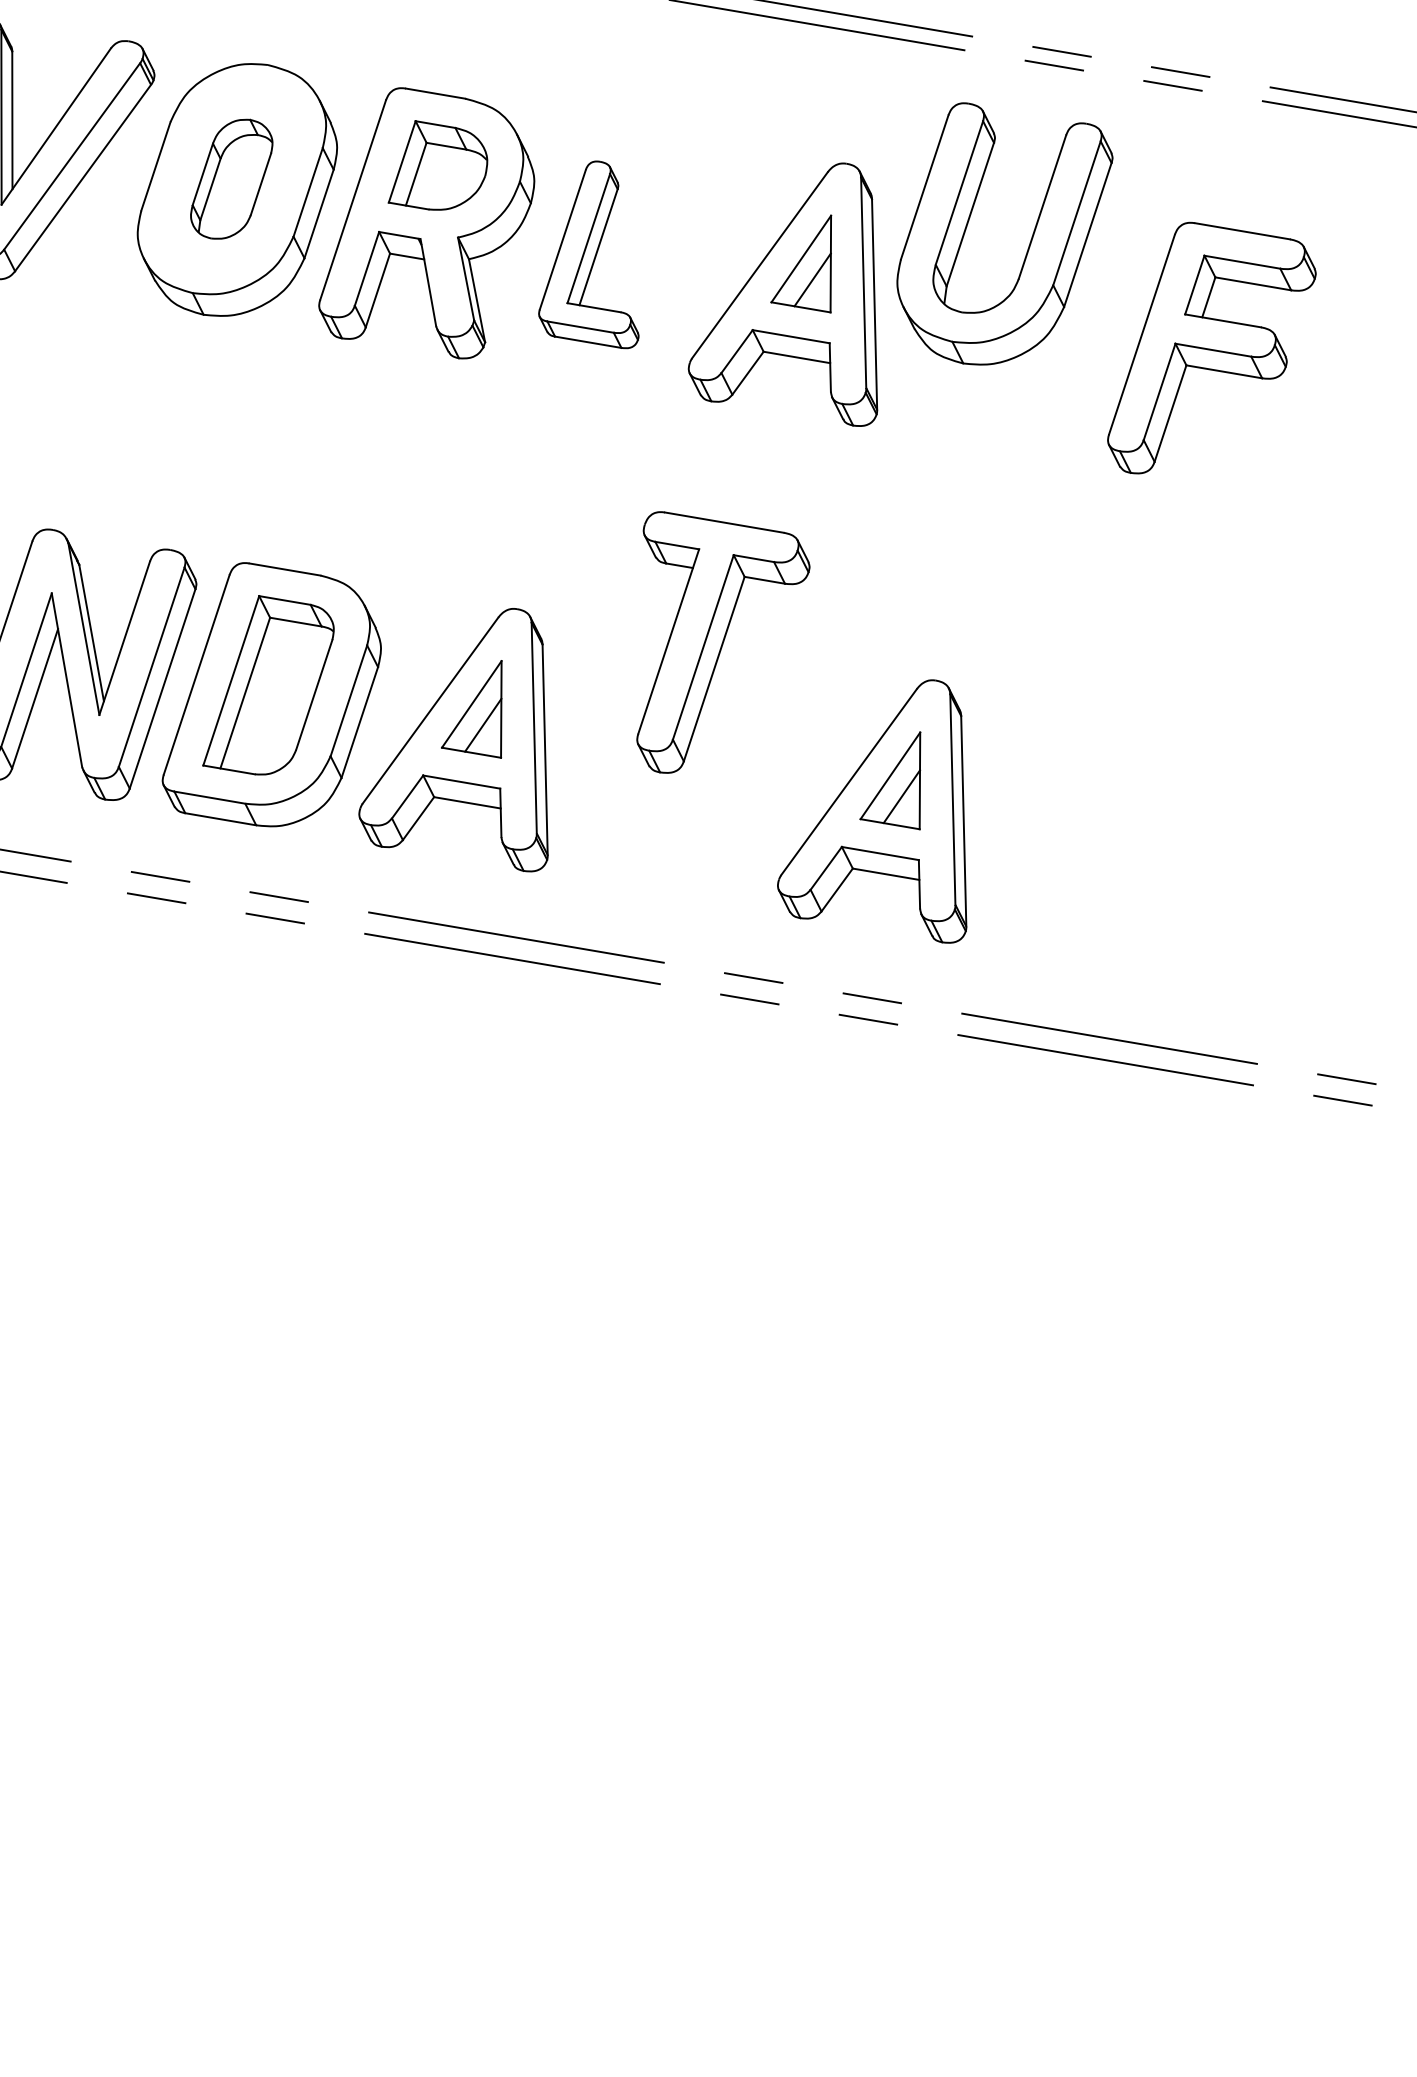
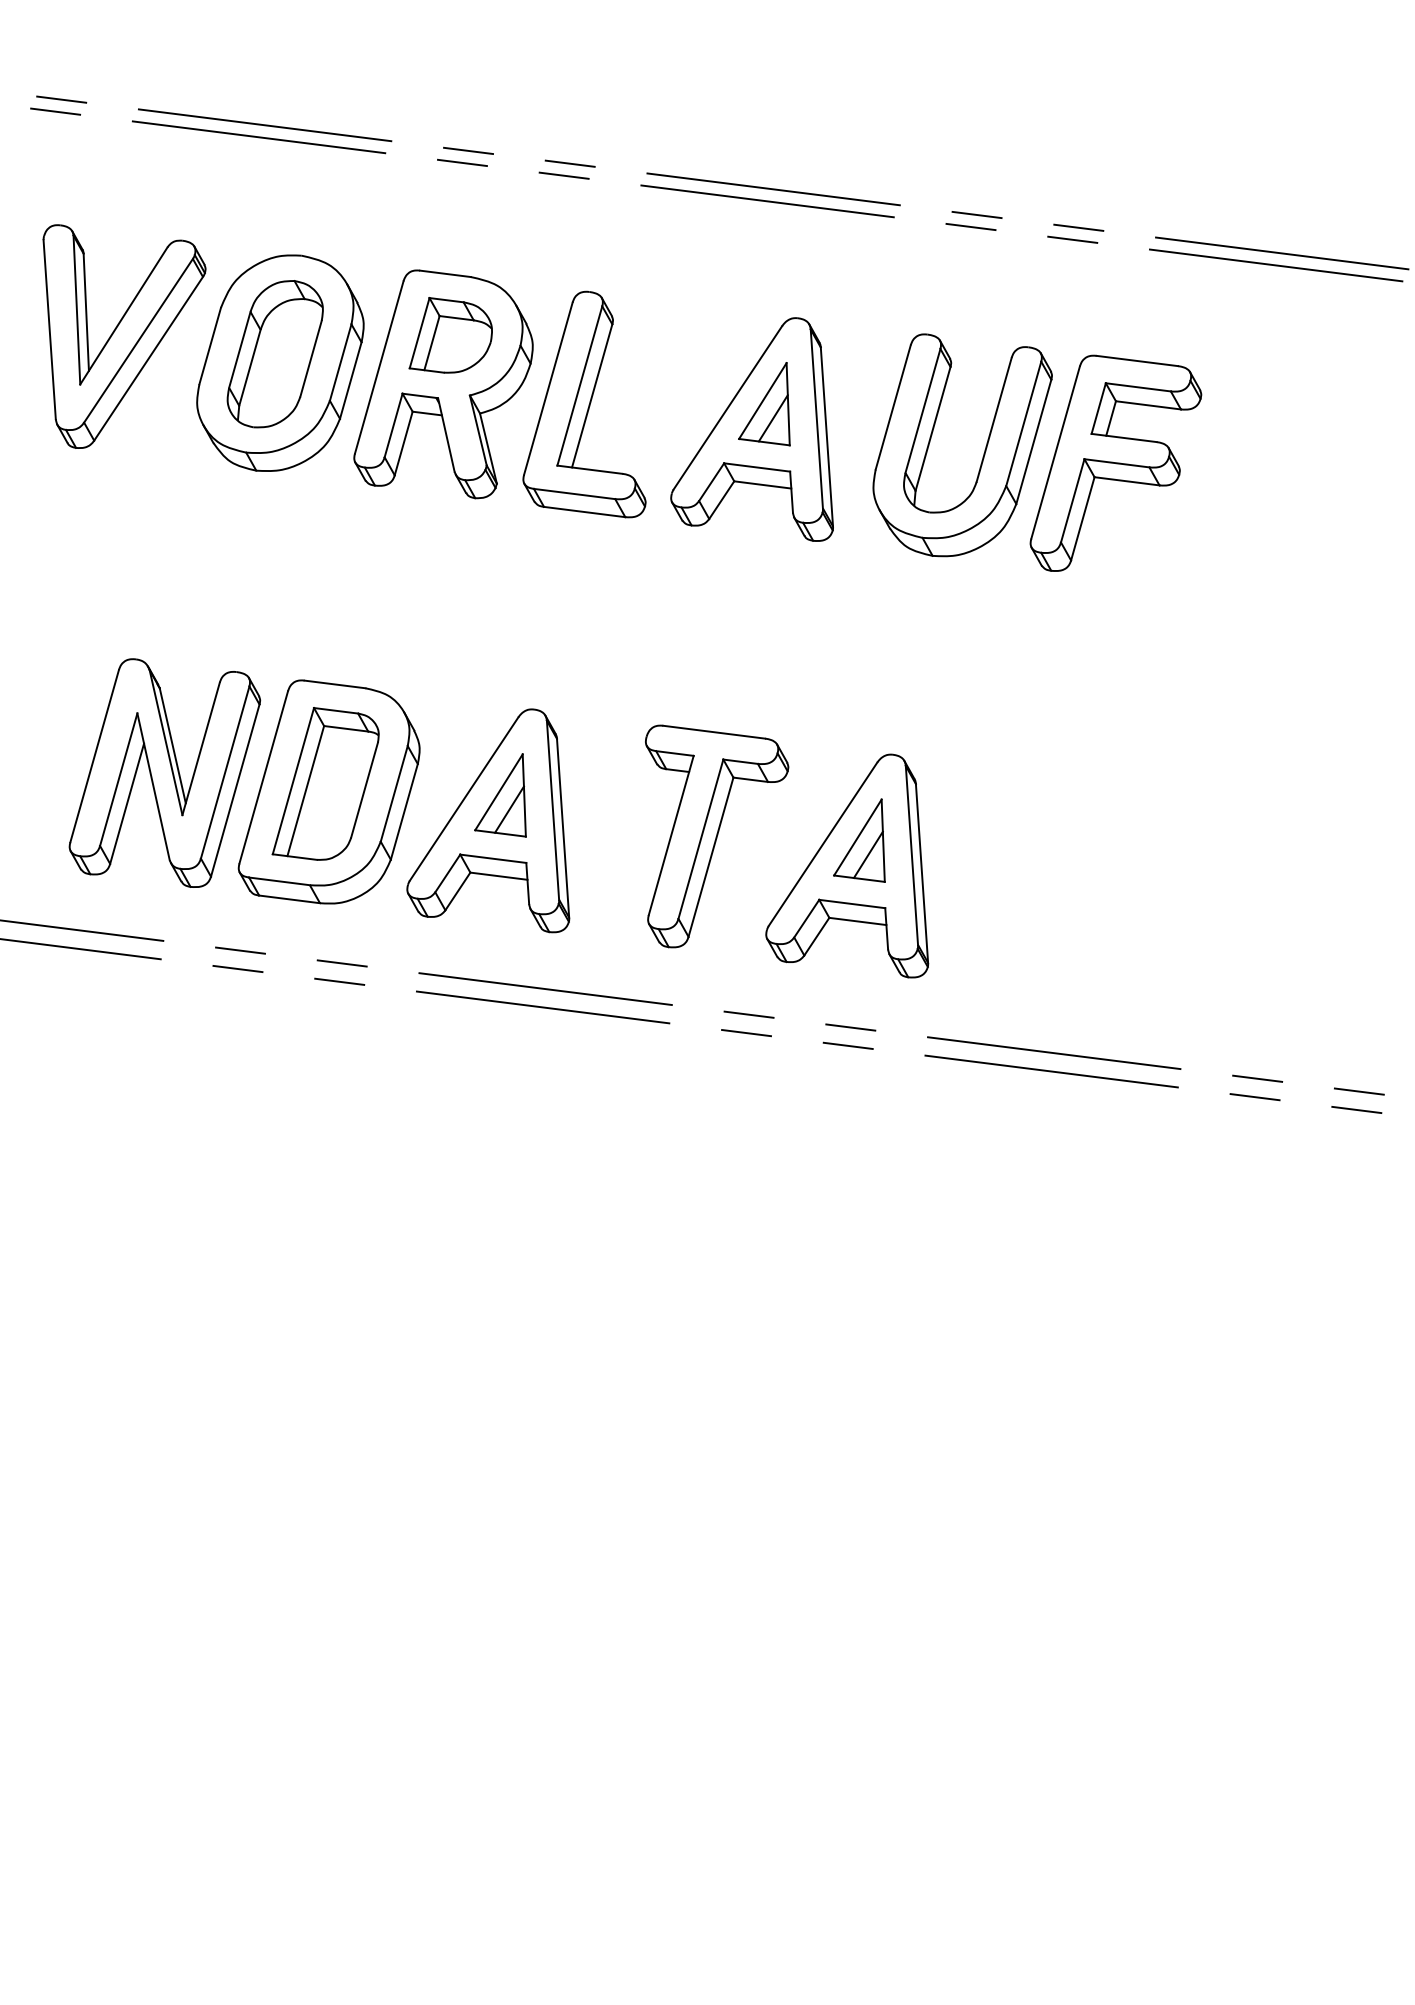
part: (230, 179) -> (274, 354), size x1.43
part: (1029, 241) -> (984, 449), moved
part: (591, 253) -> (584, 404), size x1.43
part: (722, 645) -> (717, 836), moved

